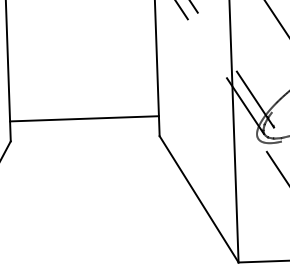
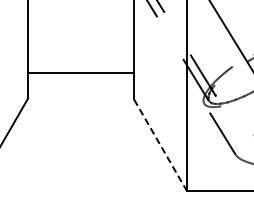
line: (84, 119) -> (80, 73), moved
line: (198, 198) -> (160, 144), solid -> dashed

